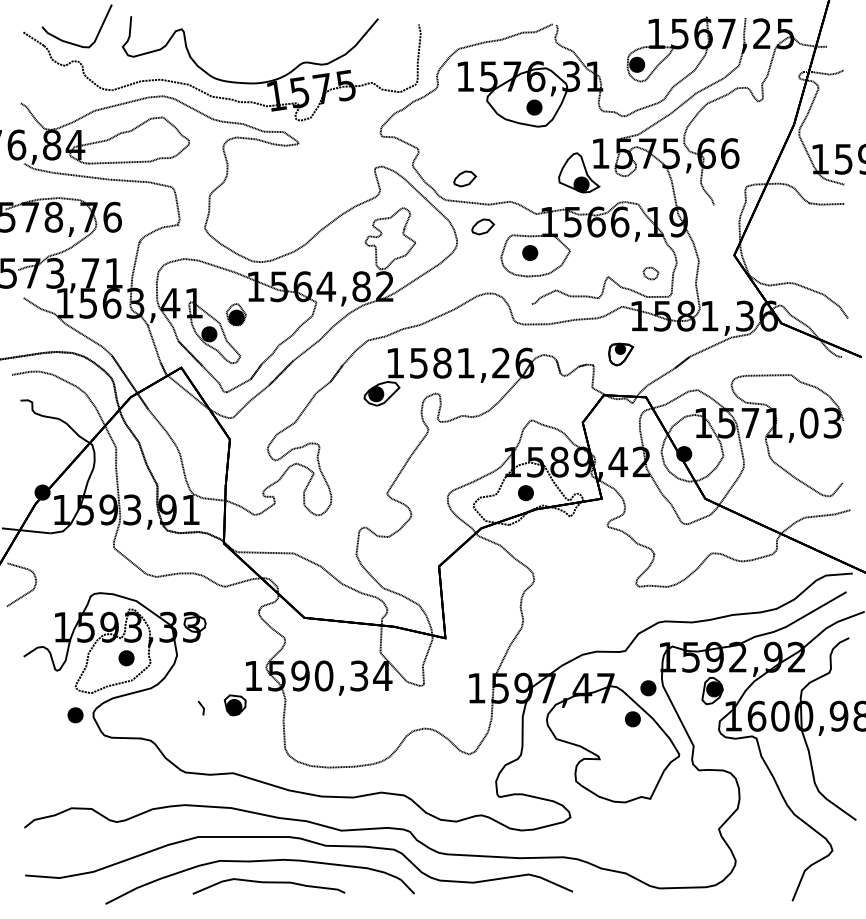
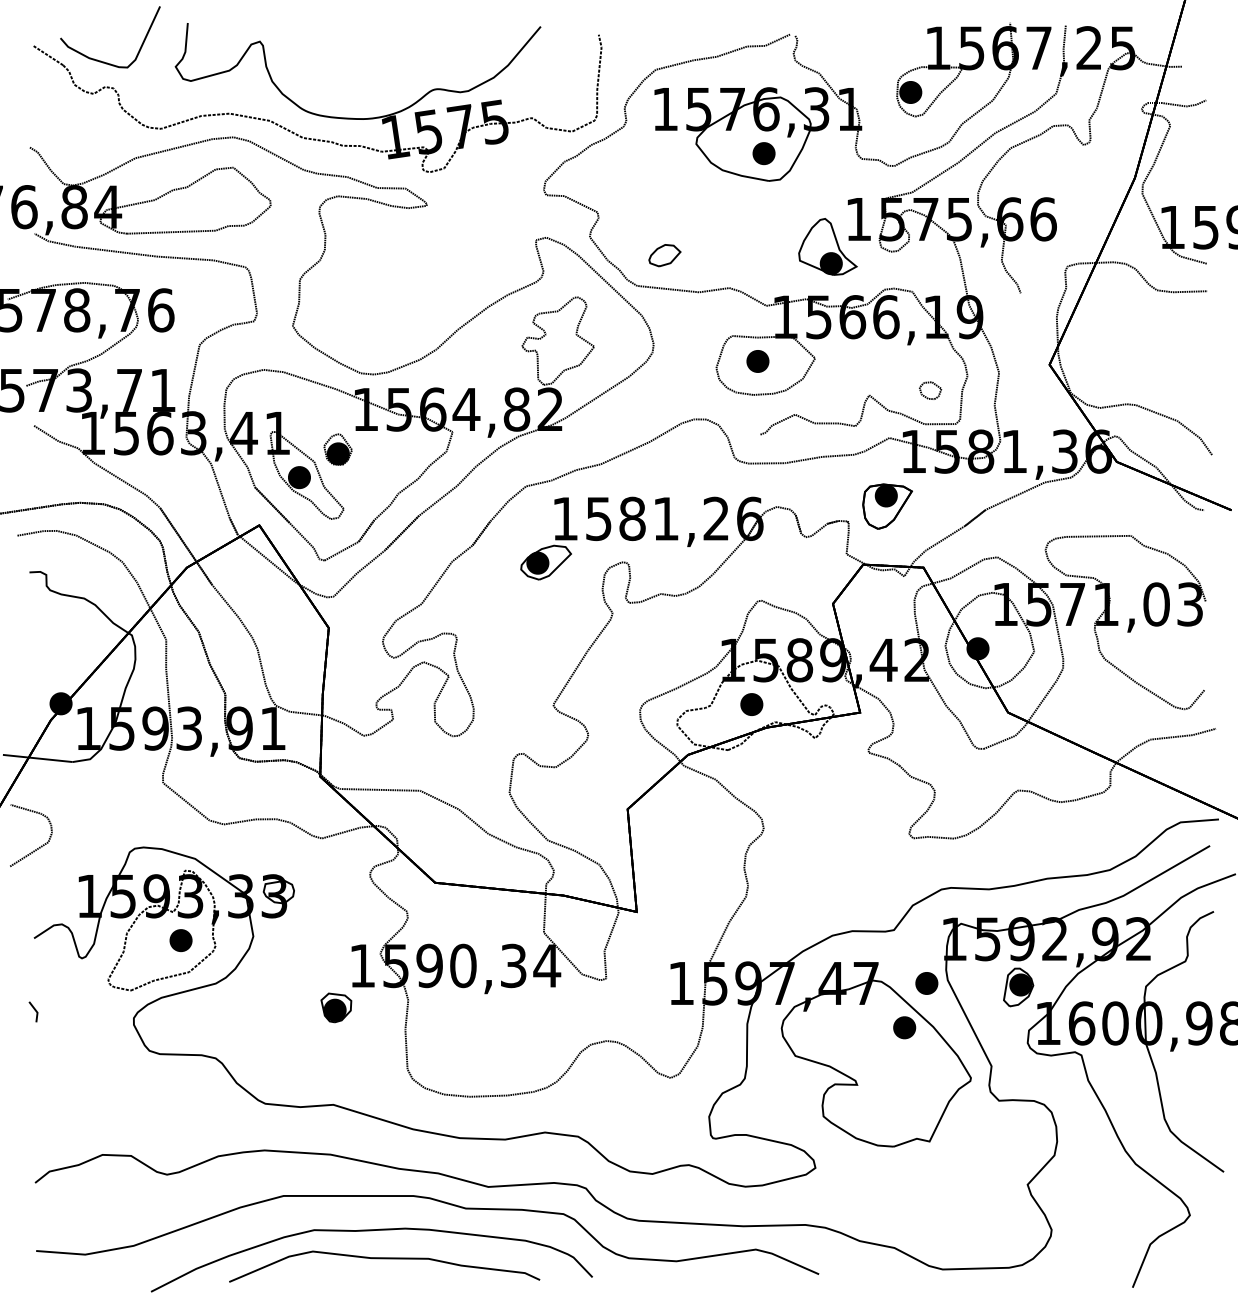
part: (483, 226) -> (691, 323), removed
part: (621, 354) -> (888, 506), size x1.43
line: (201, 707) -> (33, 1010), moved
part: (75, 715) -> (108, 1022), removed
part: (268, 886) -> (383, 1266), size x1.43

